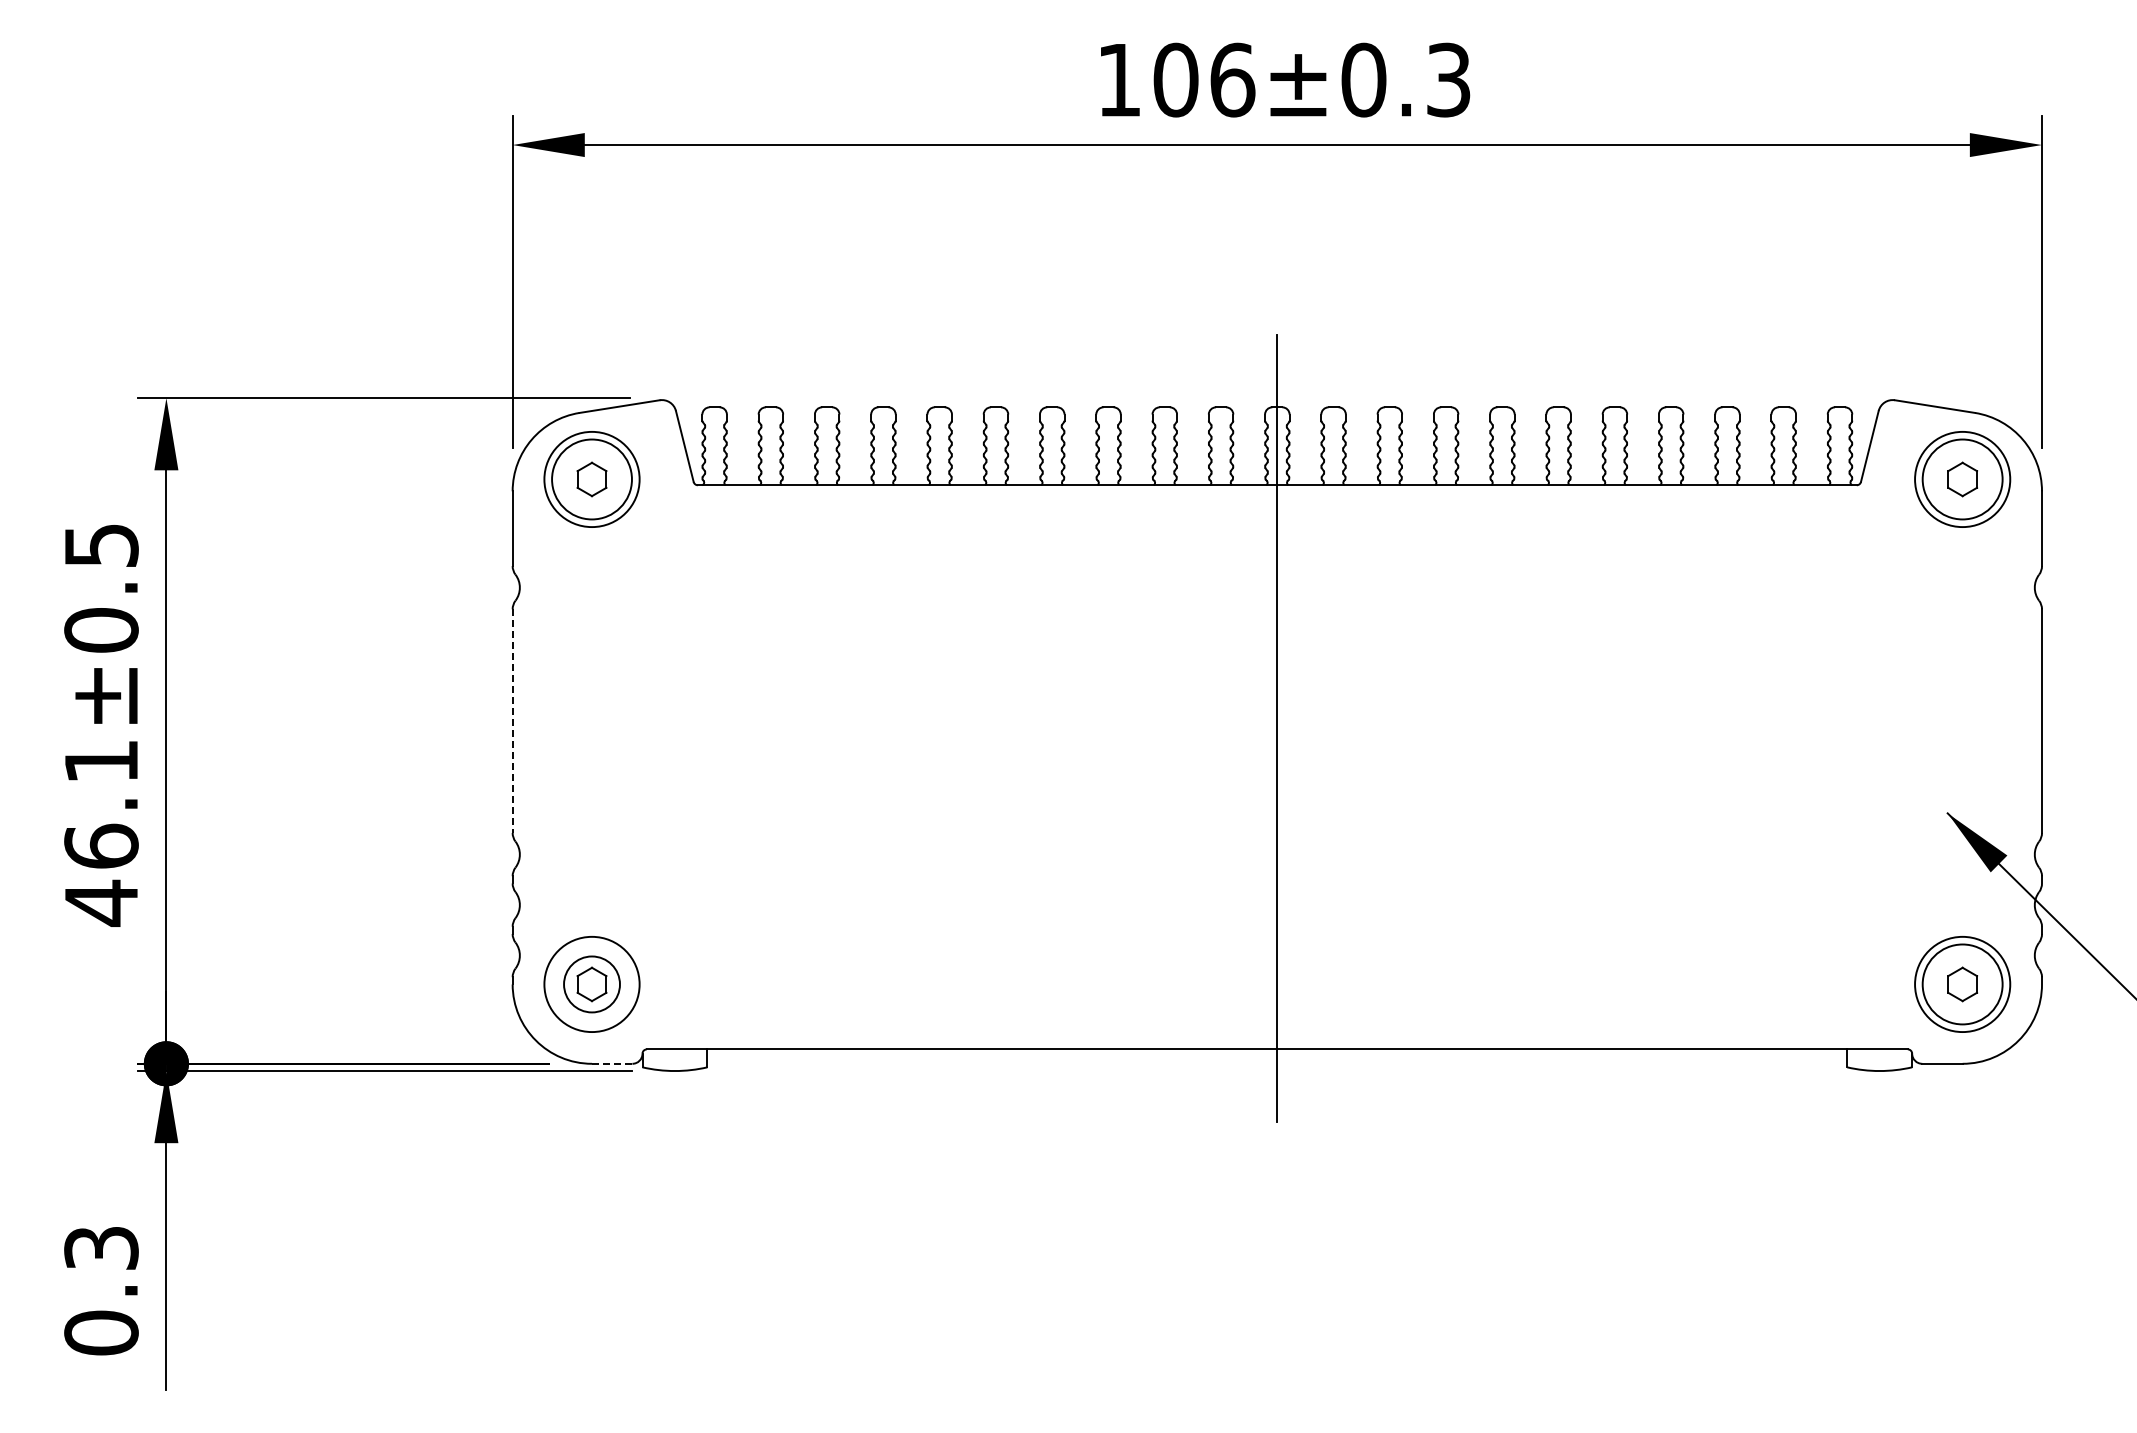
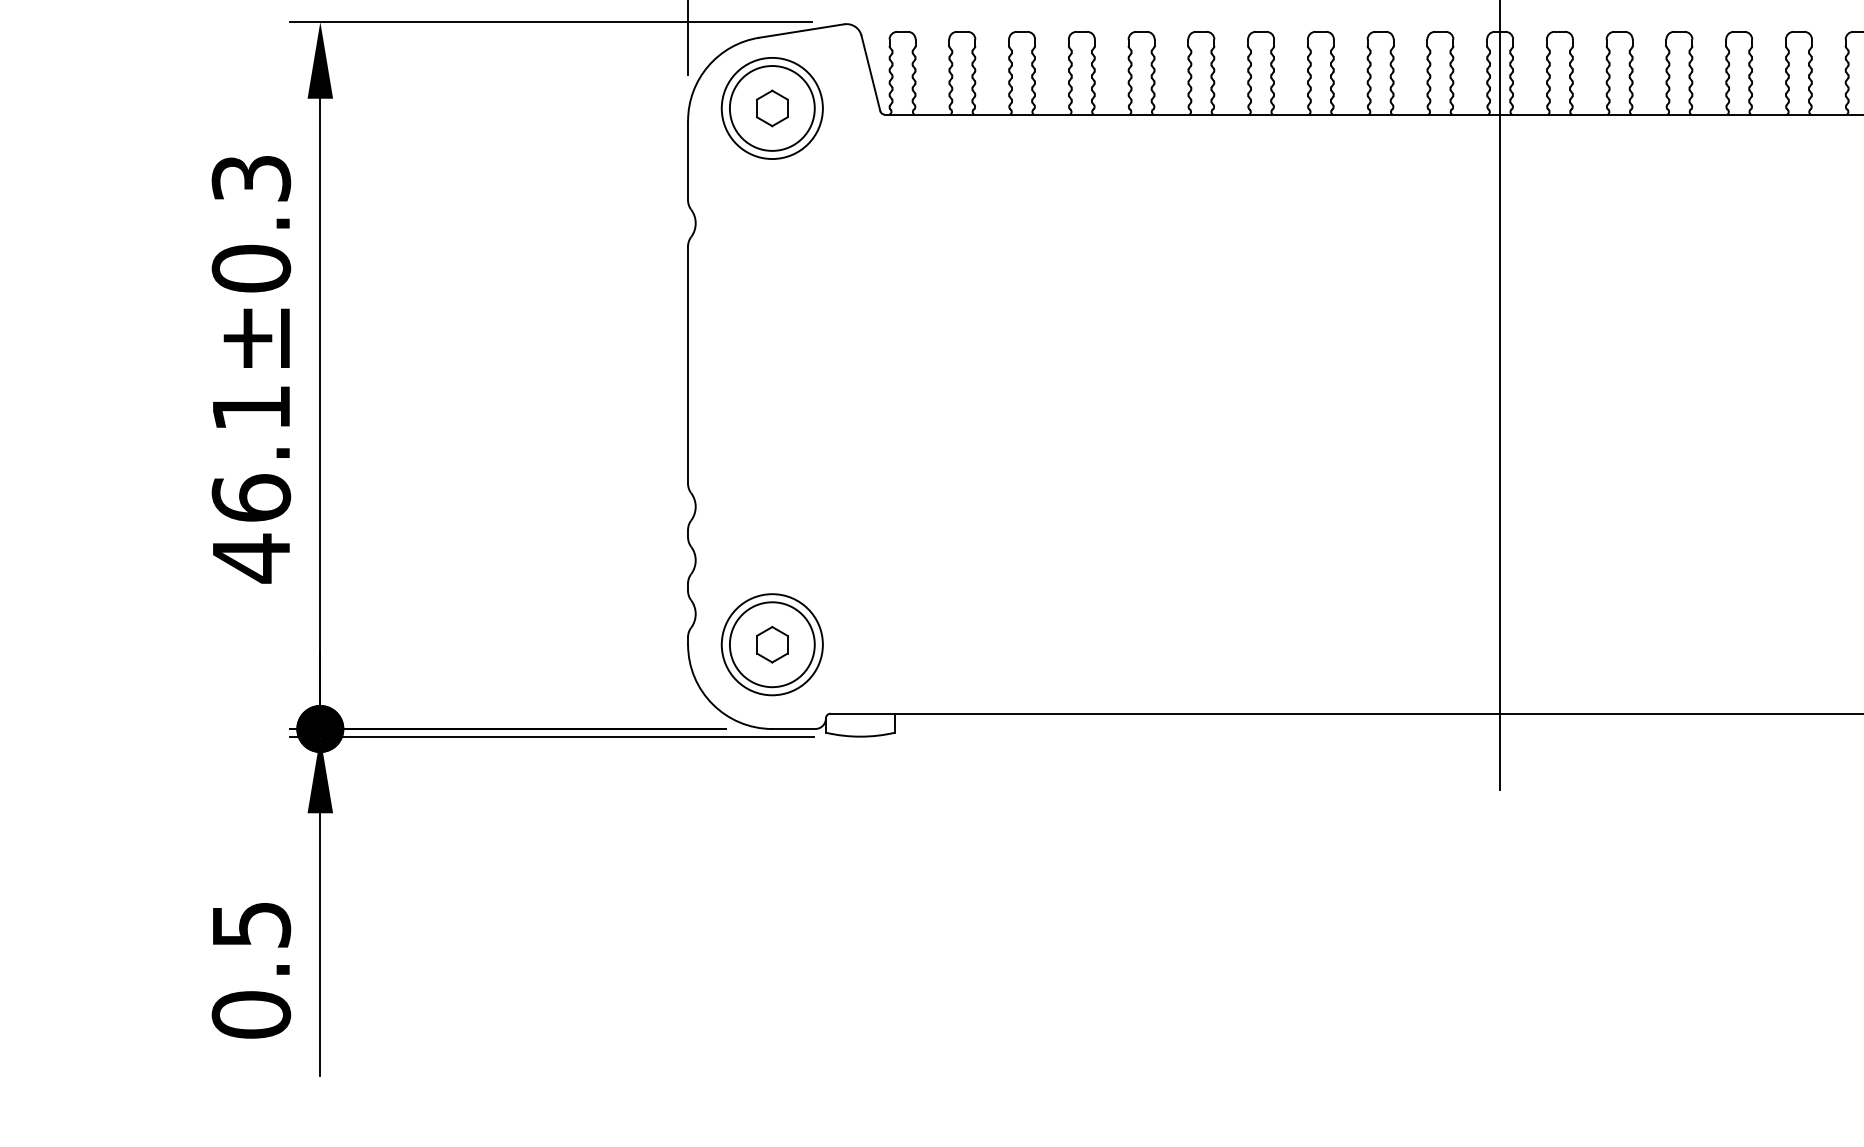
text: (101, 545) -> (251, 178), 46.1±0.5 -> 46.1±0.3
line: (512, 721) -> (687, 365), dashed -> solid
circle: (591, 984) -> (771, 644), size x1.43
line: (612, 1063) -> (794, 728), dashed -> solid
text: (101, 1248) -> (251, 925), 0.3 -> 0.5

